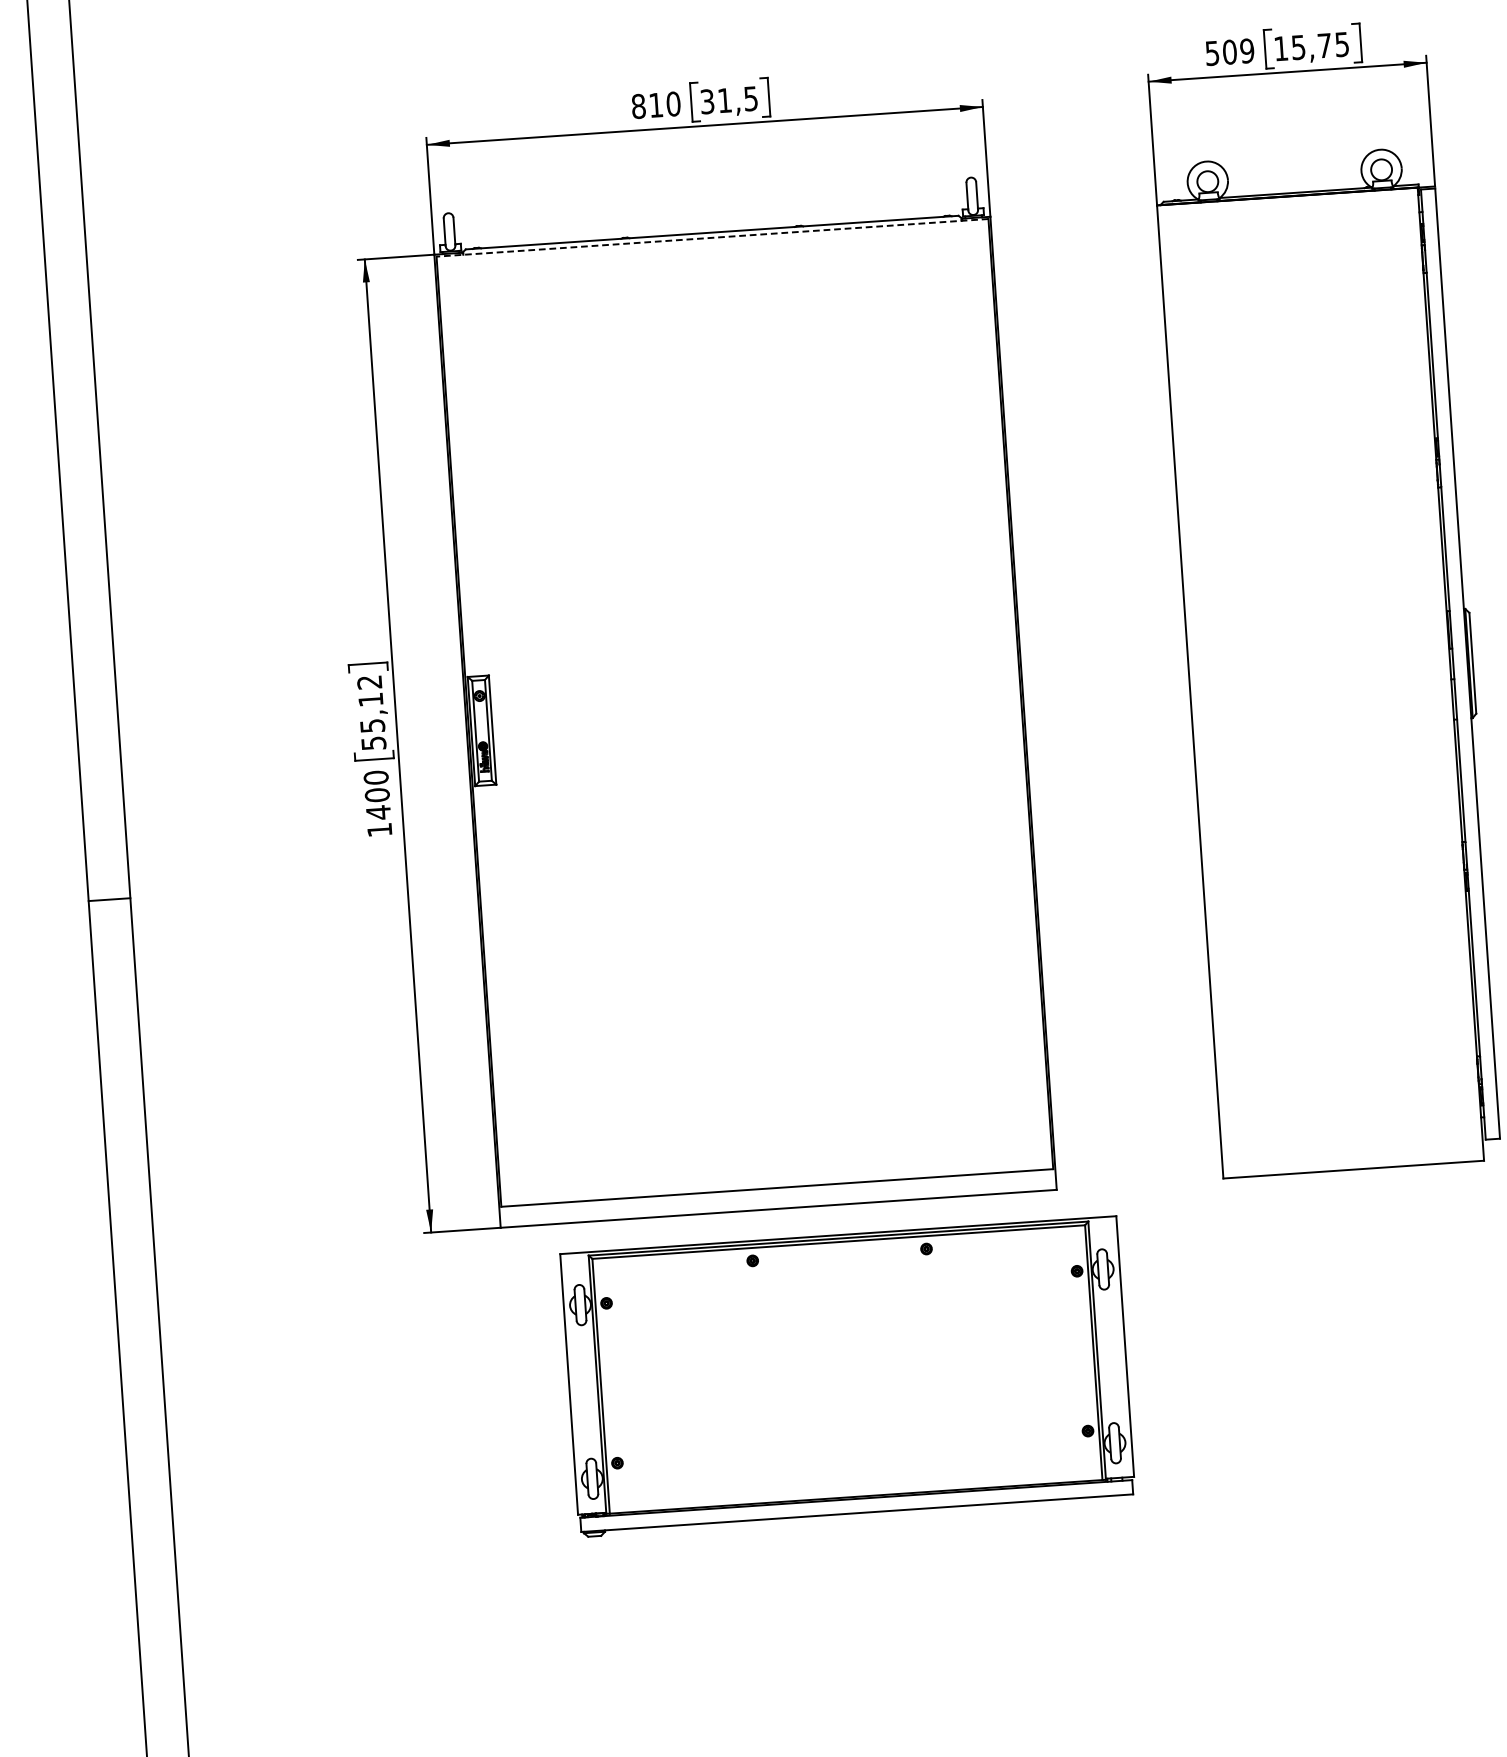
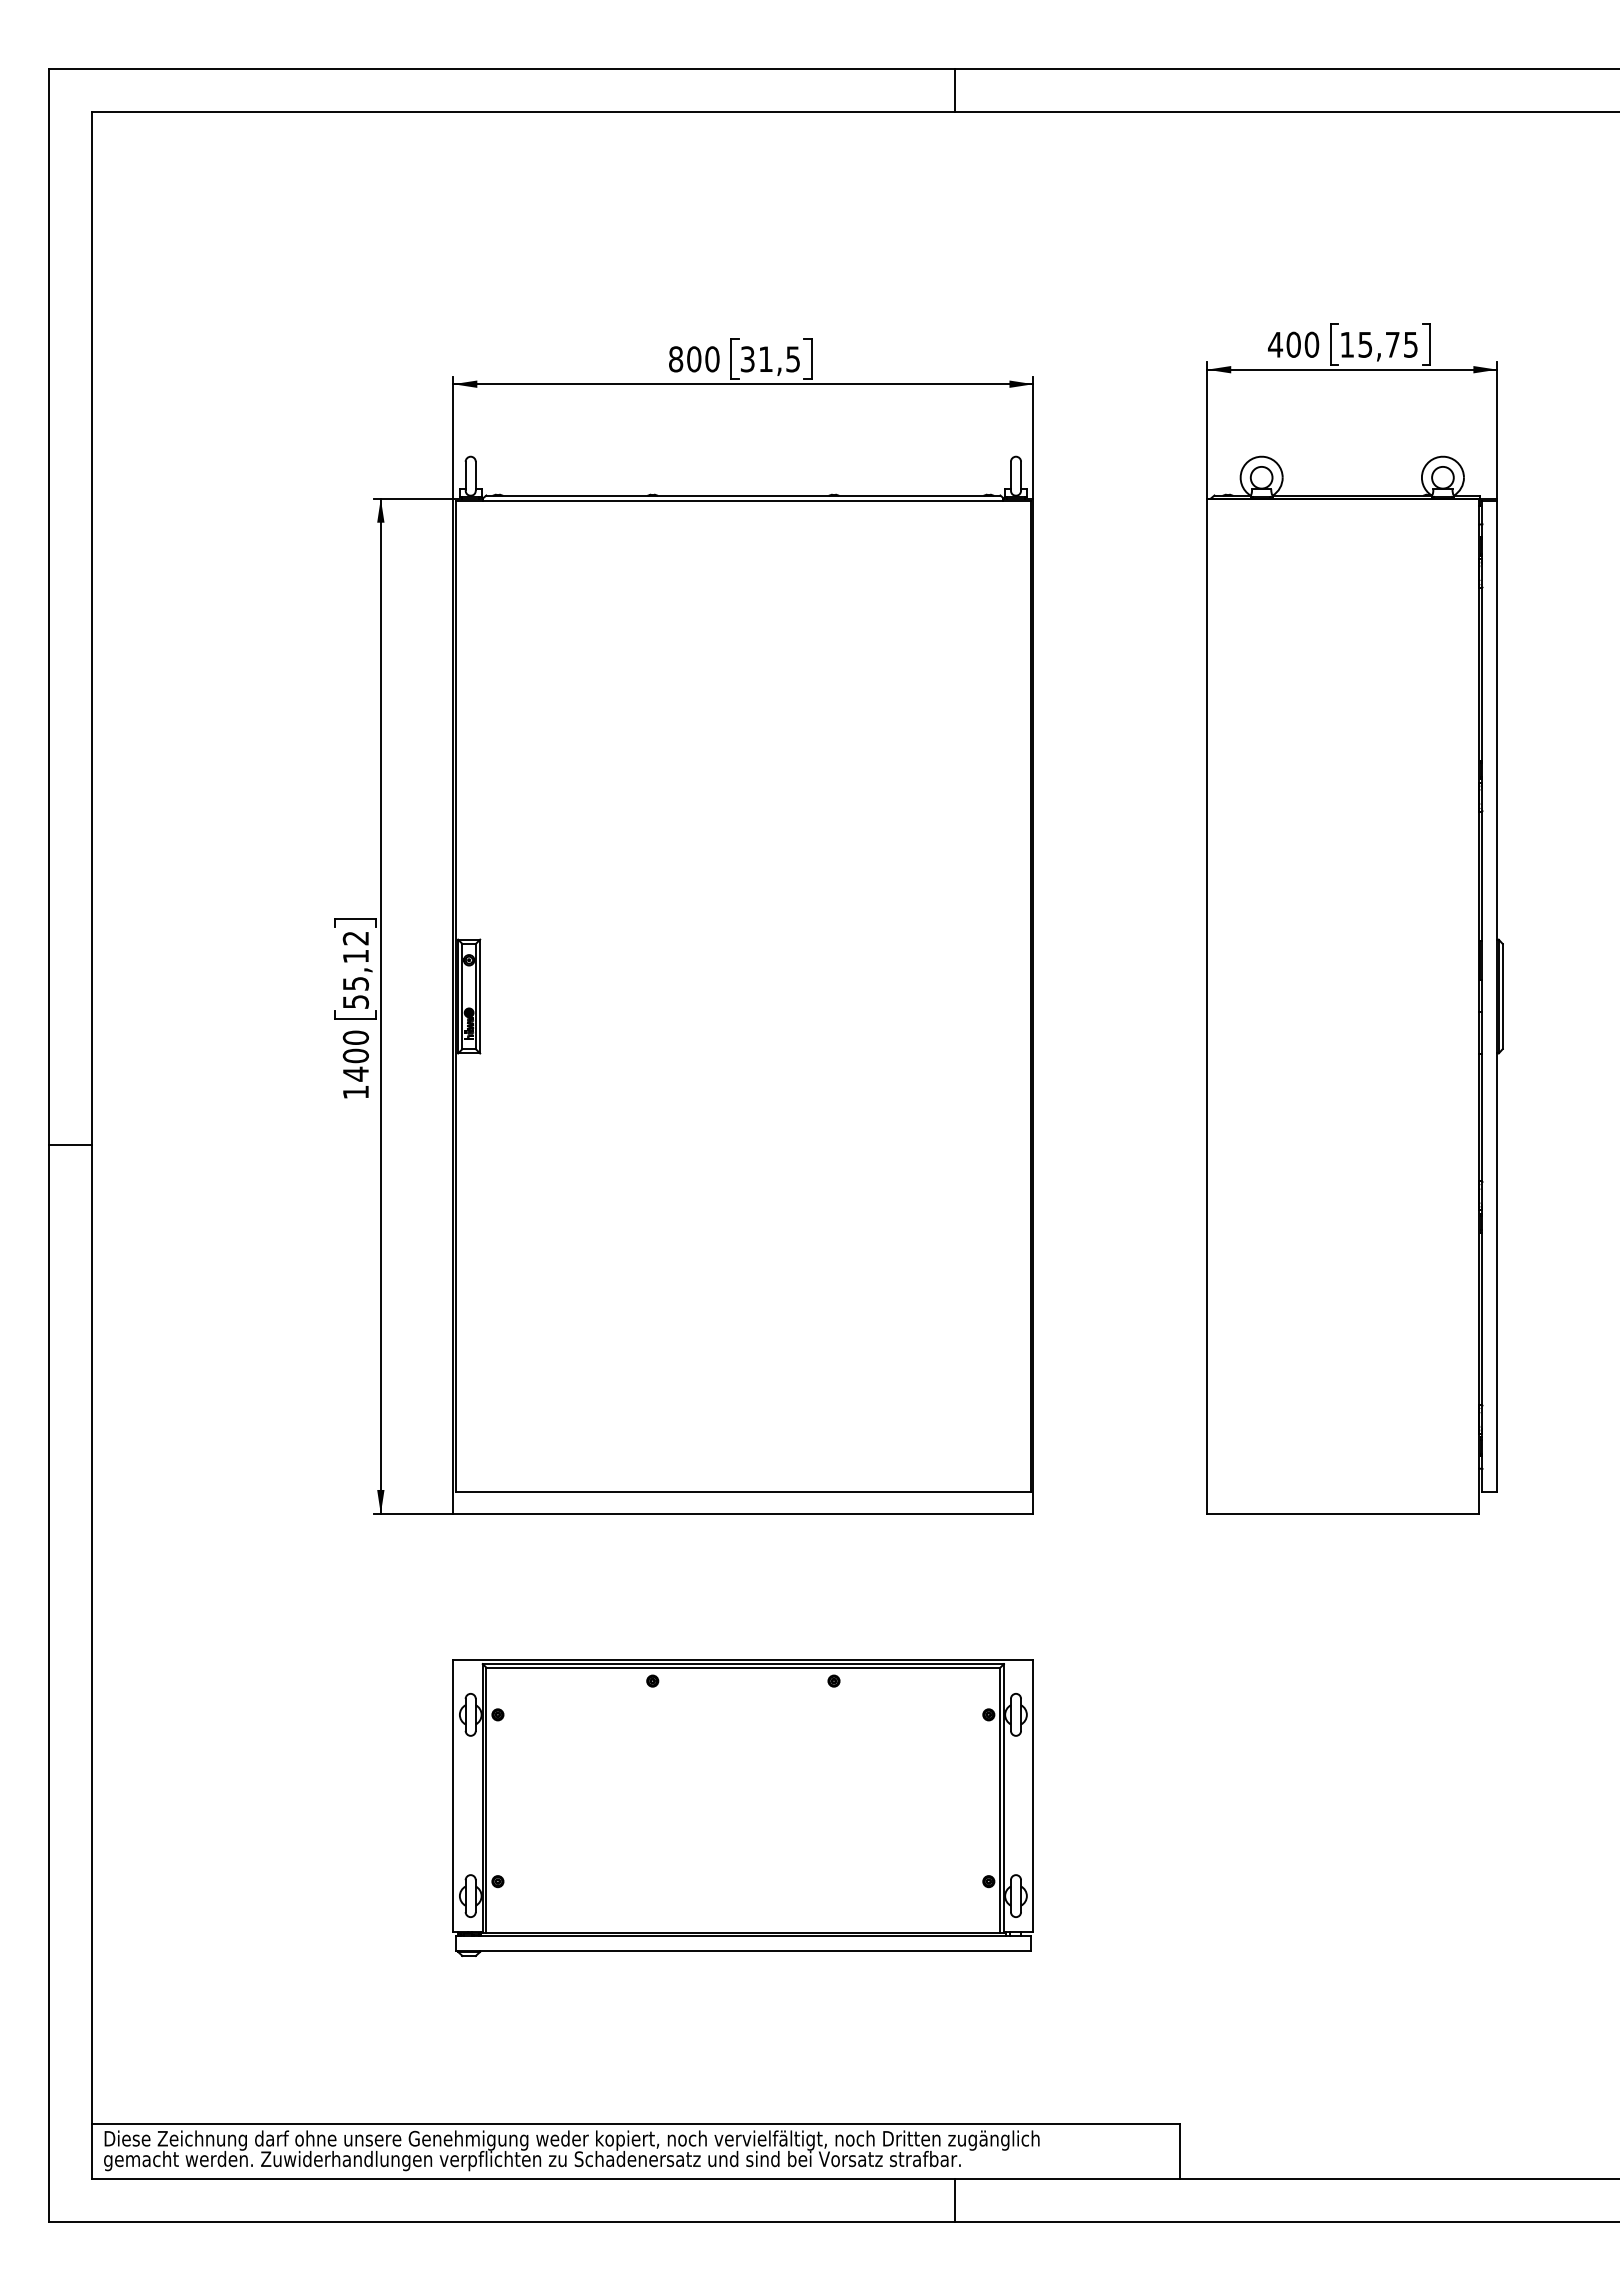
text: (1229, 51) -> (1293, 344), 509 -> 400
text: (656, 105) -> (694, 359), 810 -> 800
line: (712, 237) -> (743, 500), dashed -> solid
part: (847, 1376) -> (742, 1807), moved

